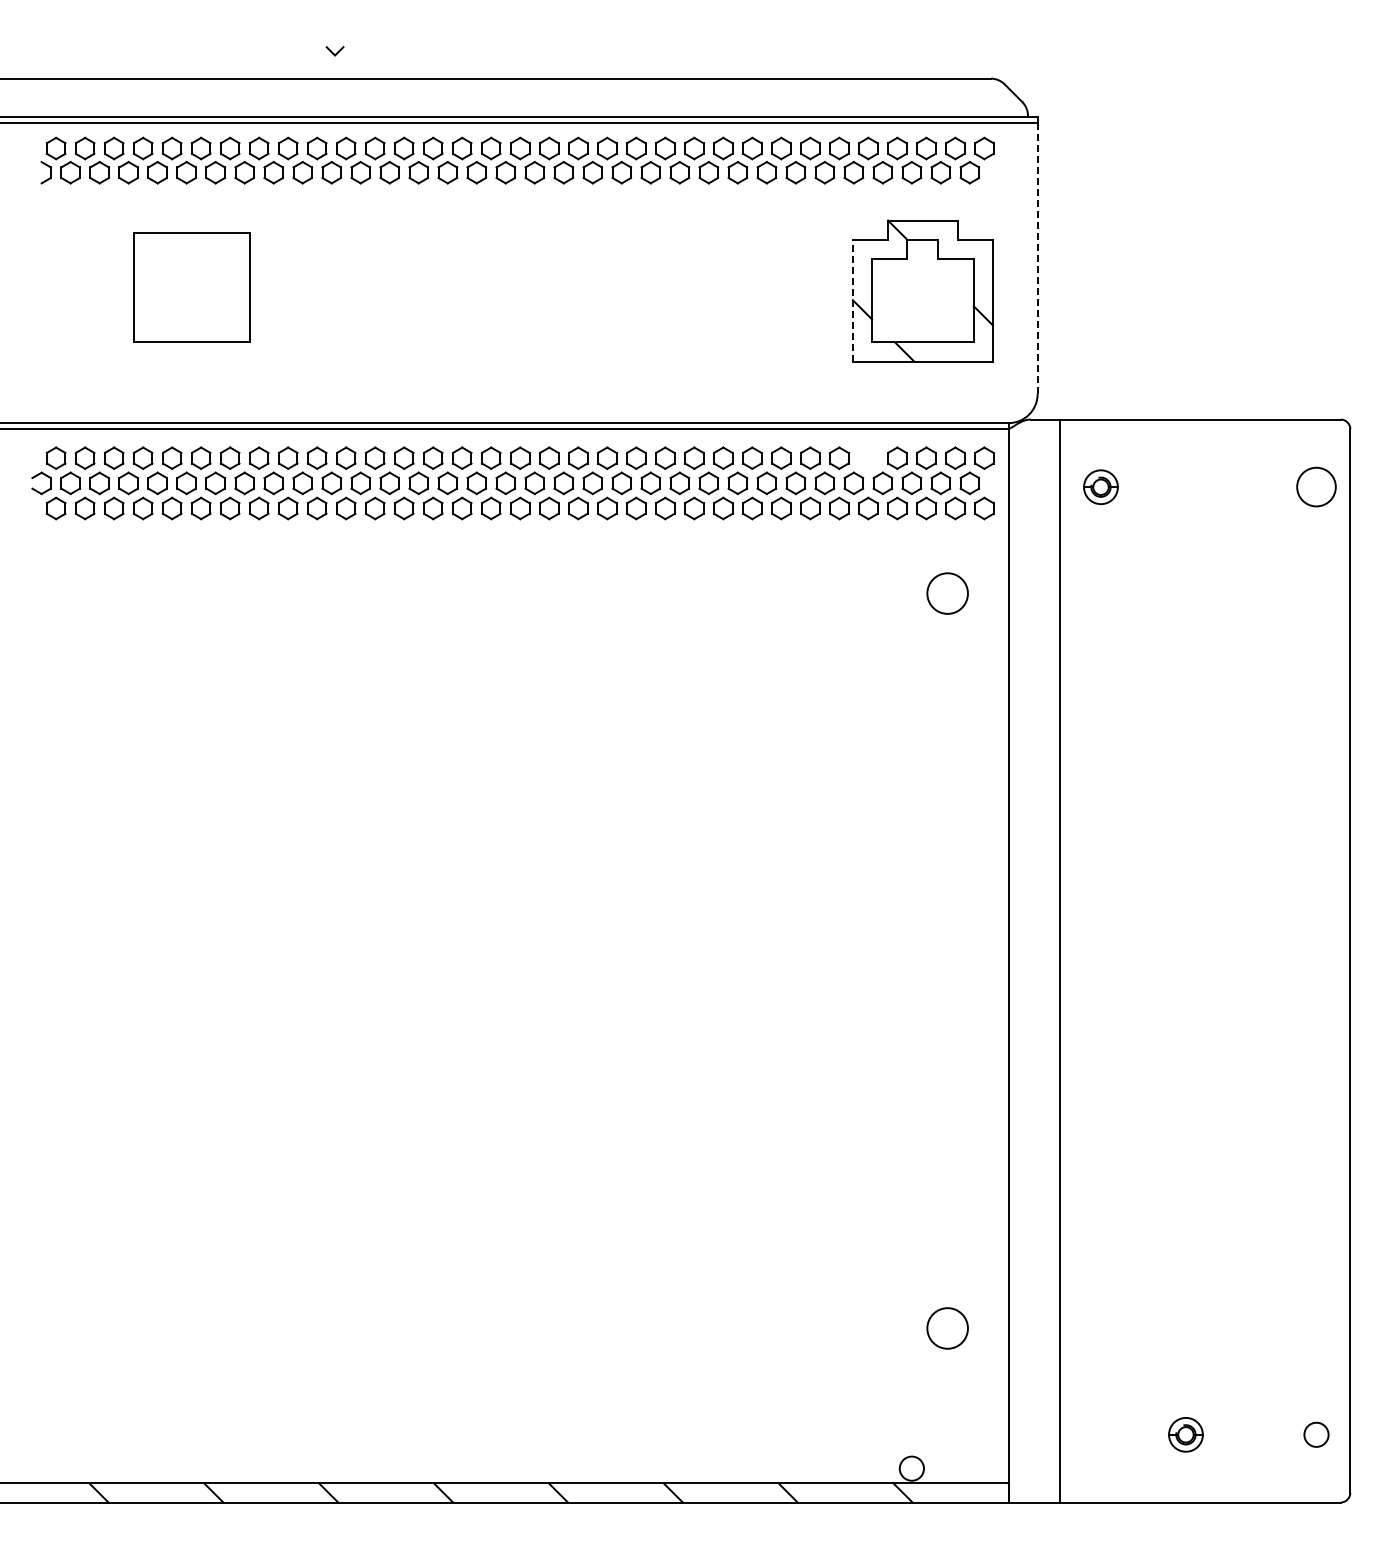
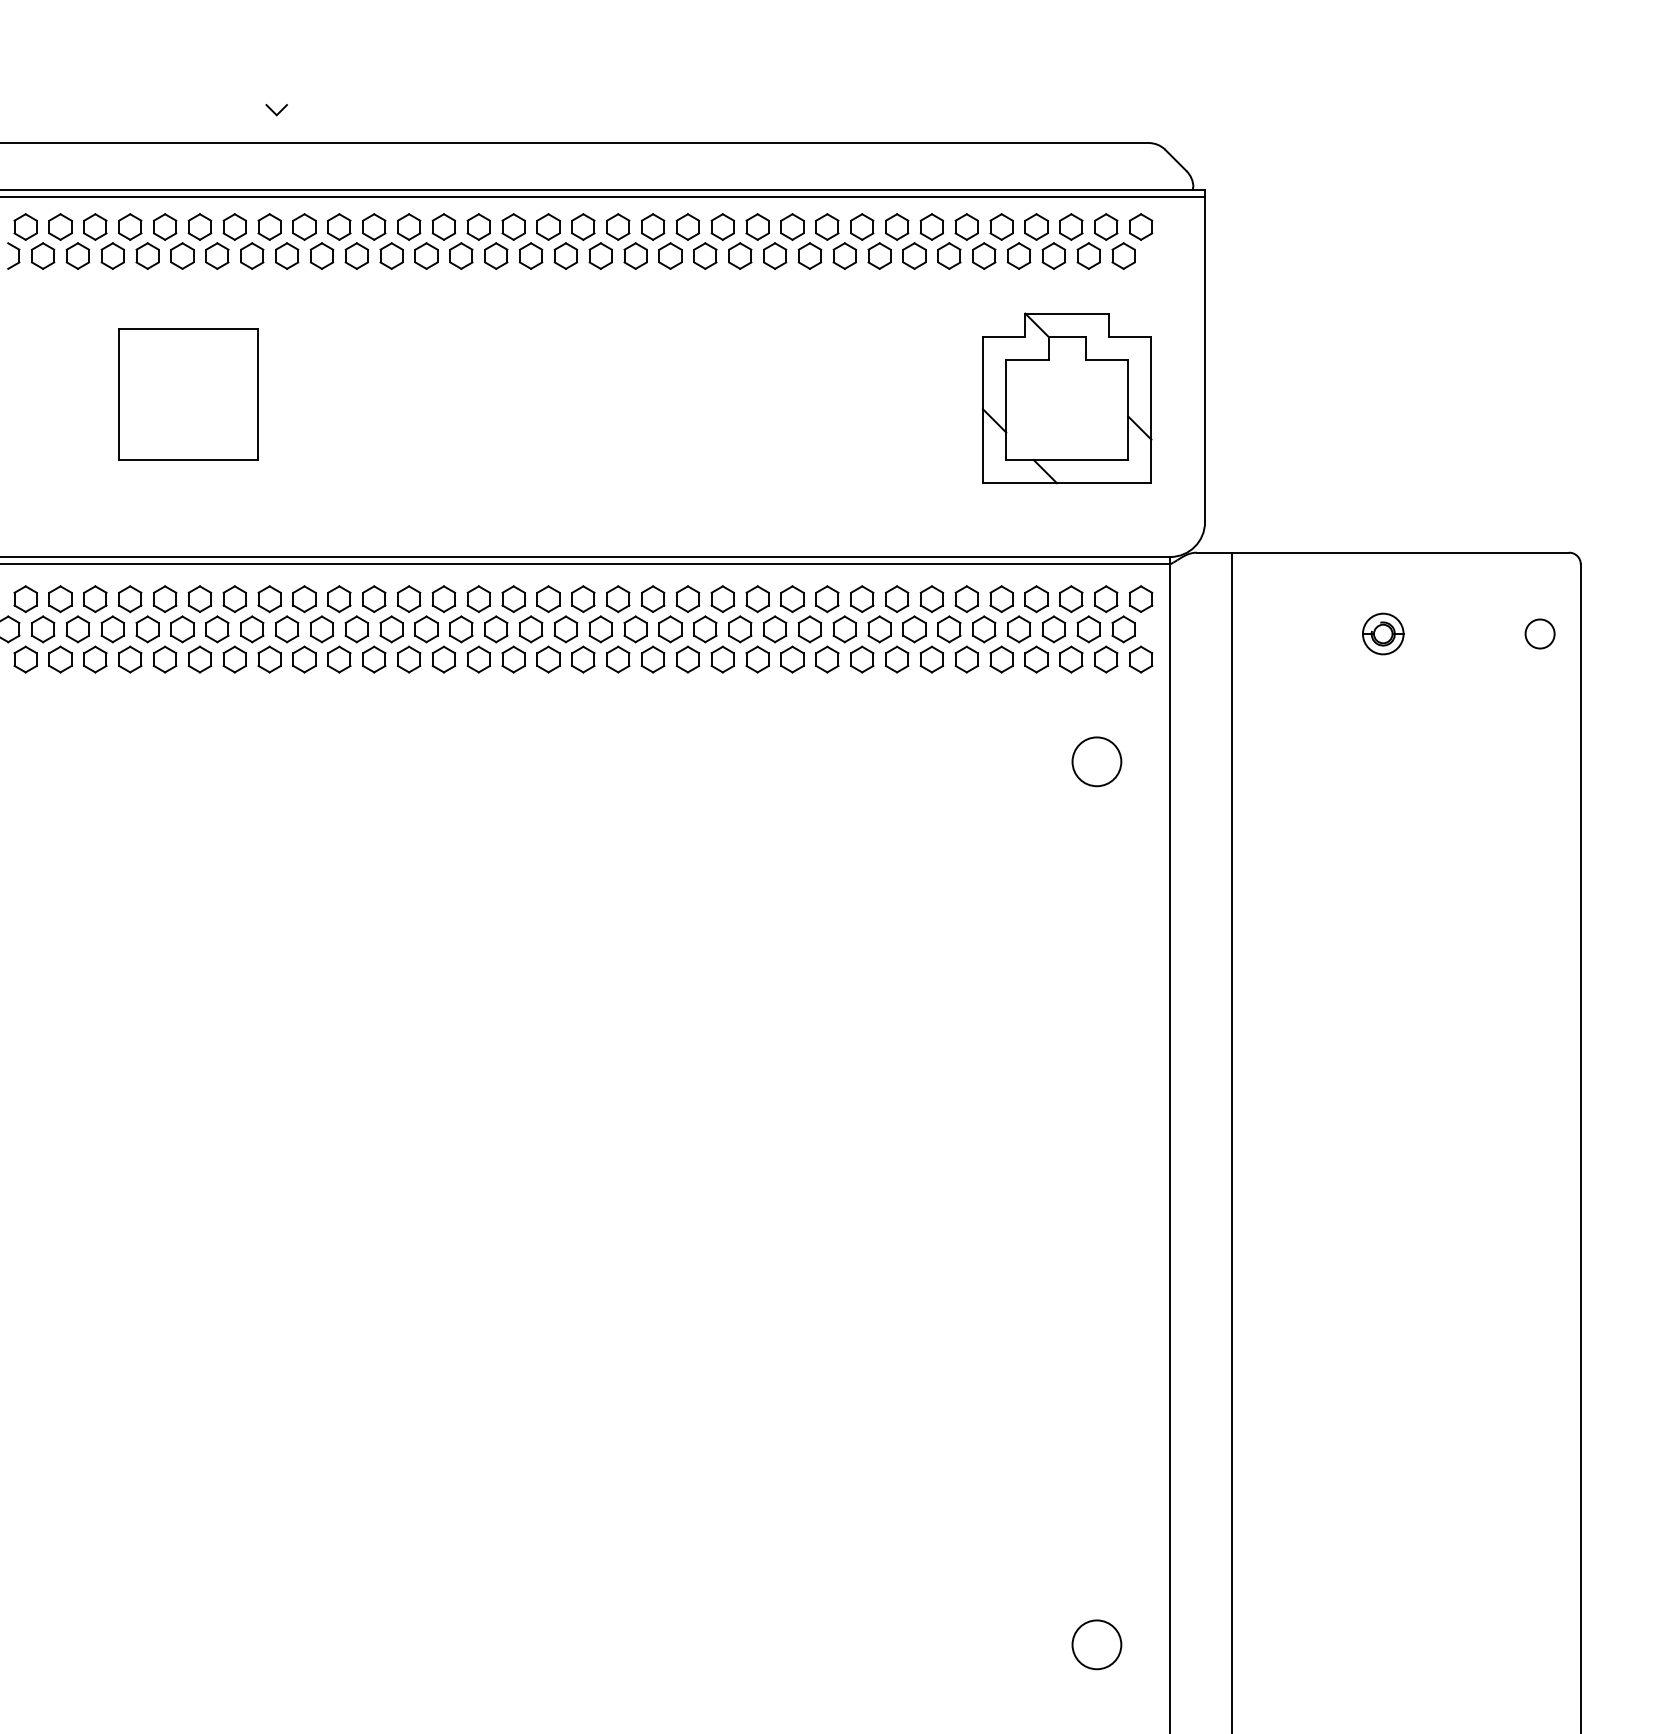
line: (333, 52) -> (274, 111), moved
line: (1037, 258) -> (1204, 359), dashed -> solid
line: (852, 300) -> (982, 409), dashed -> solid
part: (868, 457) -> (1001, 598), added
part: (1100, 486) -> (1382, 633), moved
circle: (1316, 487) -> (1540, 634), size x0.62

